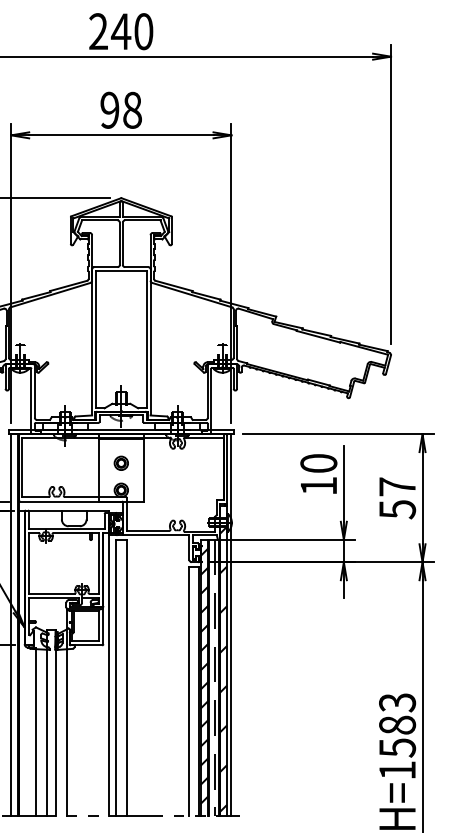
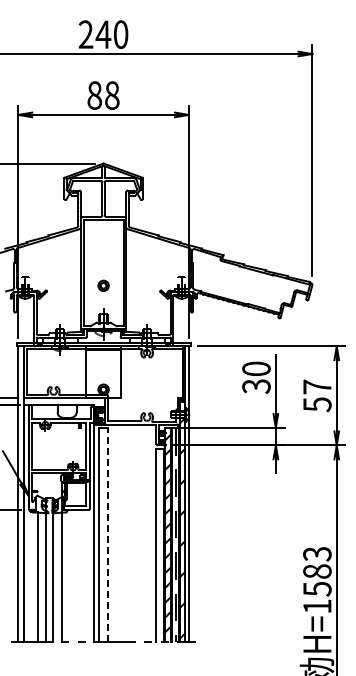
text: (109, 110) -> (94, 95), 98 -> 88
part: (121, 462) -> (103, 285), moved
text: (318, 486) -> (256, 386), 10 -> 30
line: (126, 677) -> (107, 534), solid -> dashed

